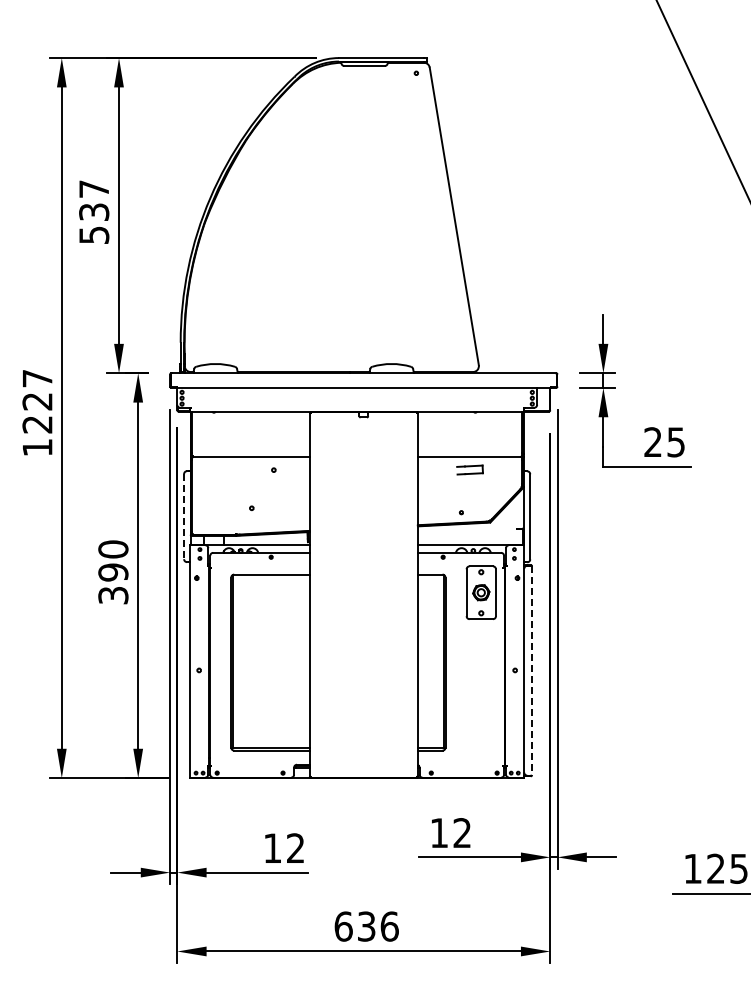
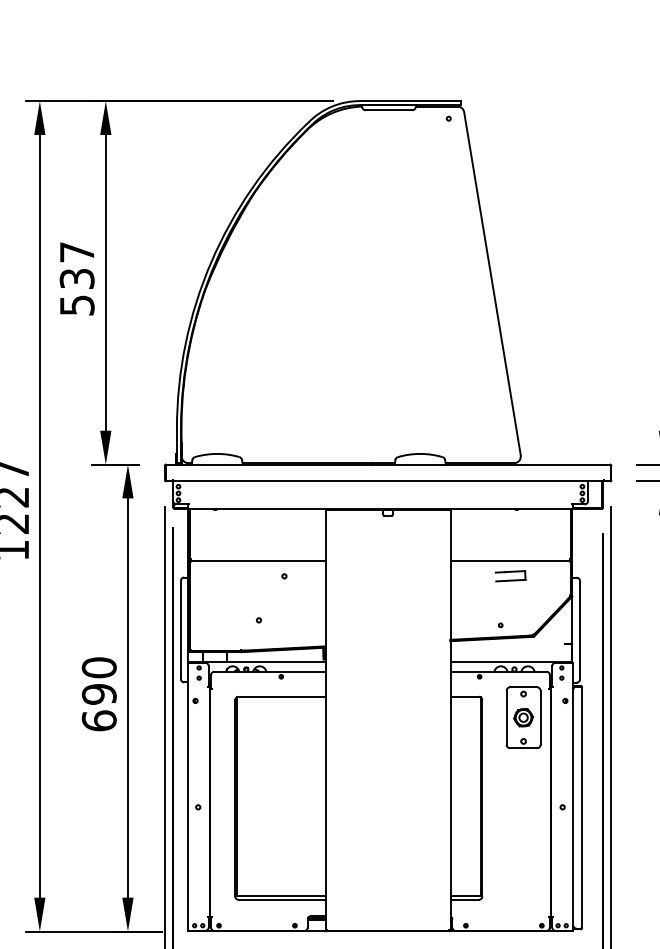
line: (184, 516) -> (181, 629), dashed -> solid
text: (113, 595) -> (99, 720), 390 -> 690
line: (532, 671) -> (582, 808), dashed -> solid

